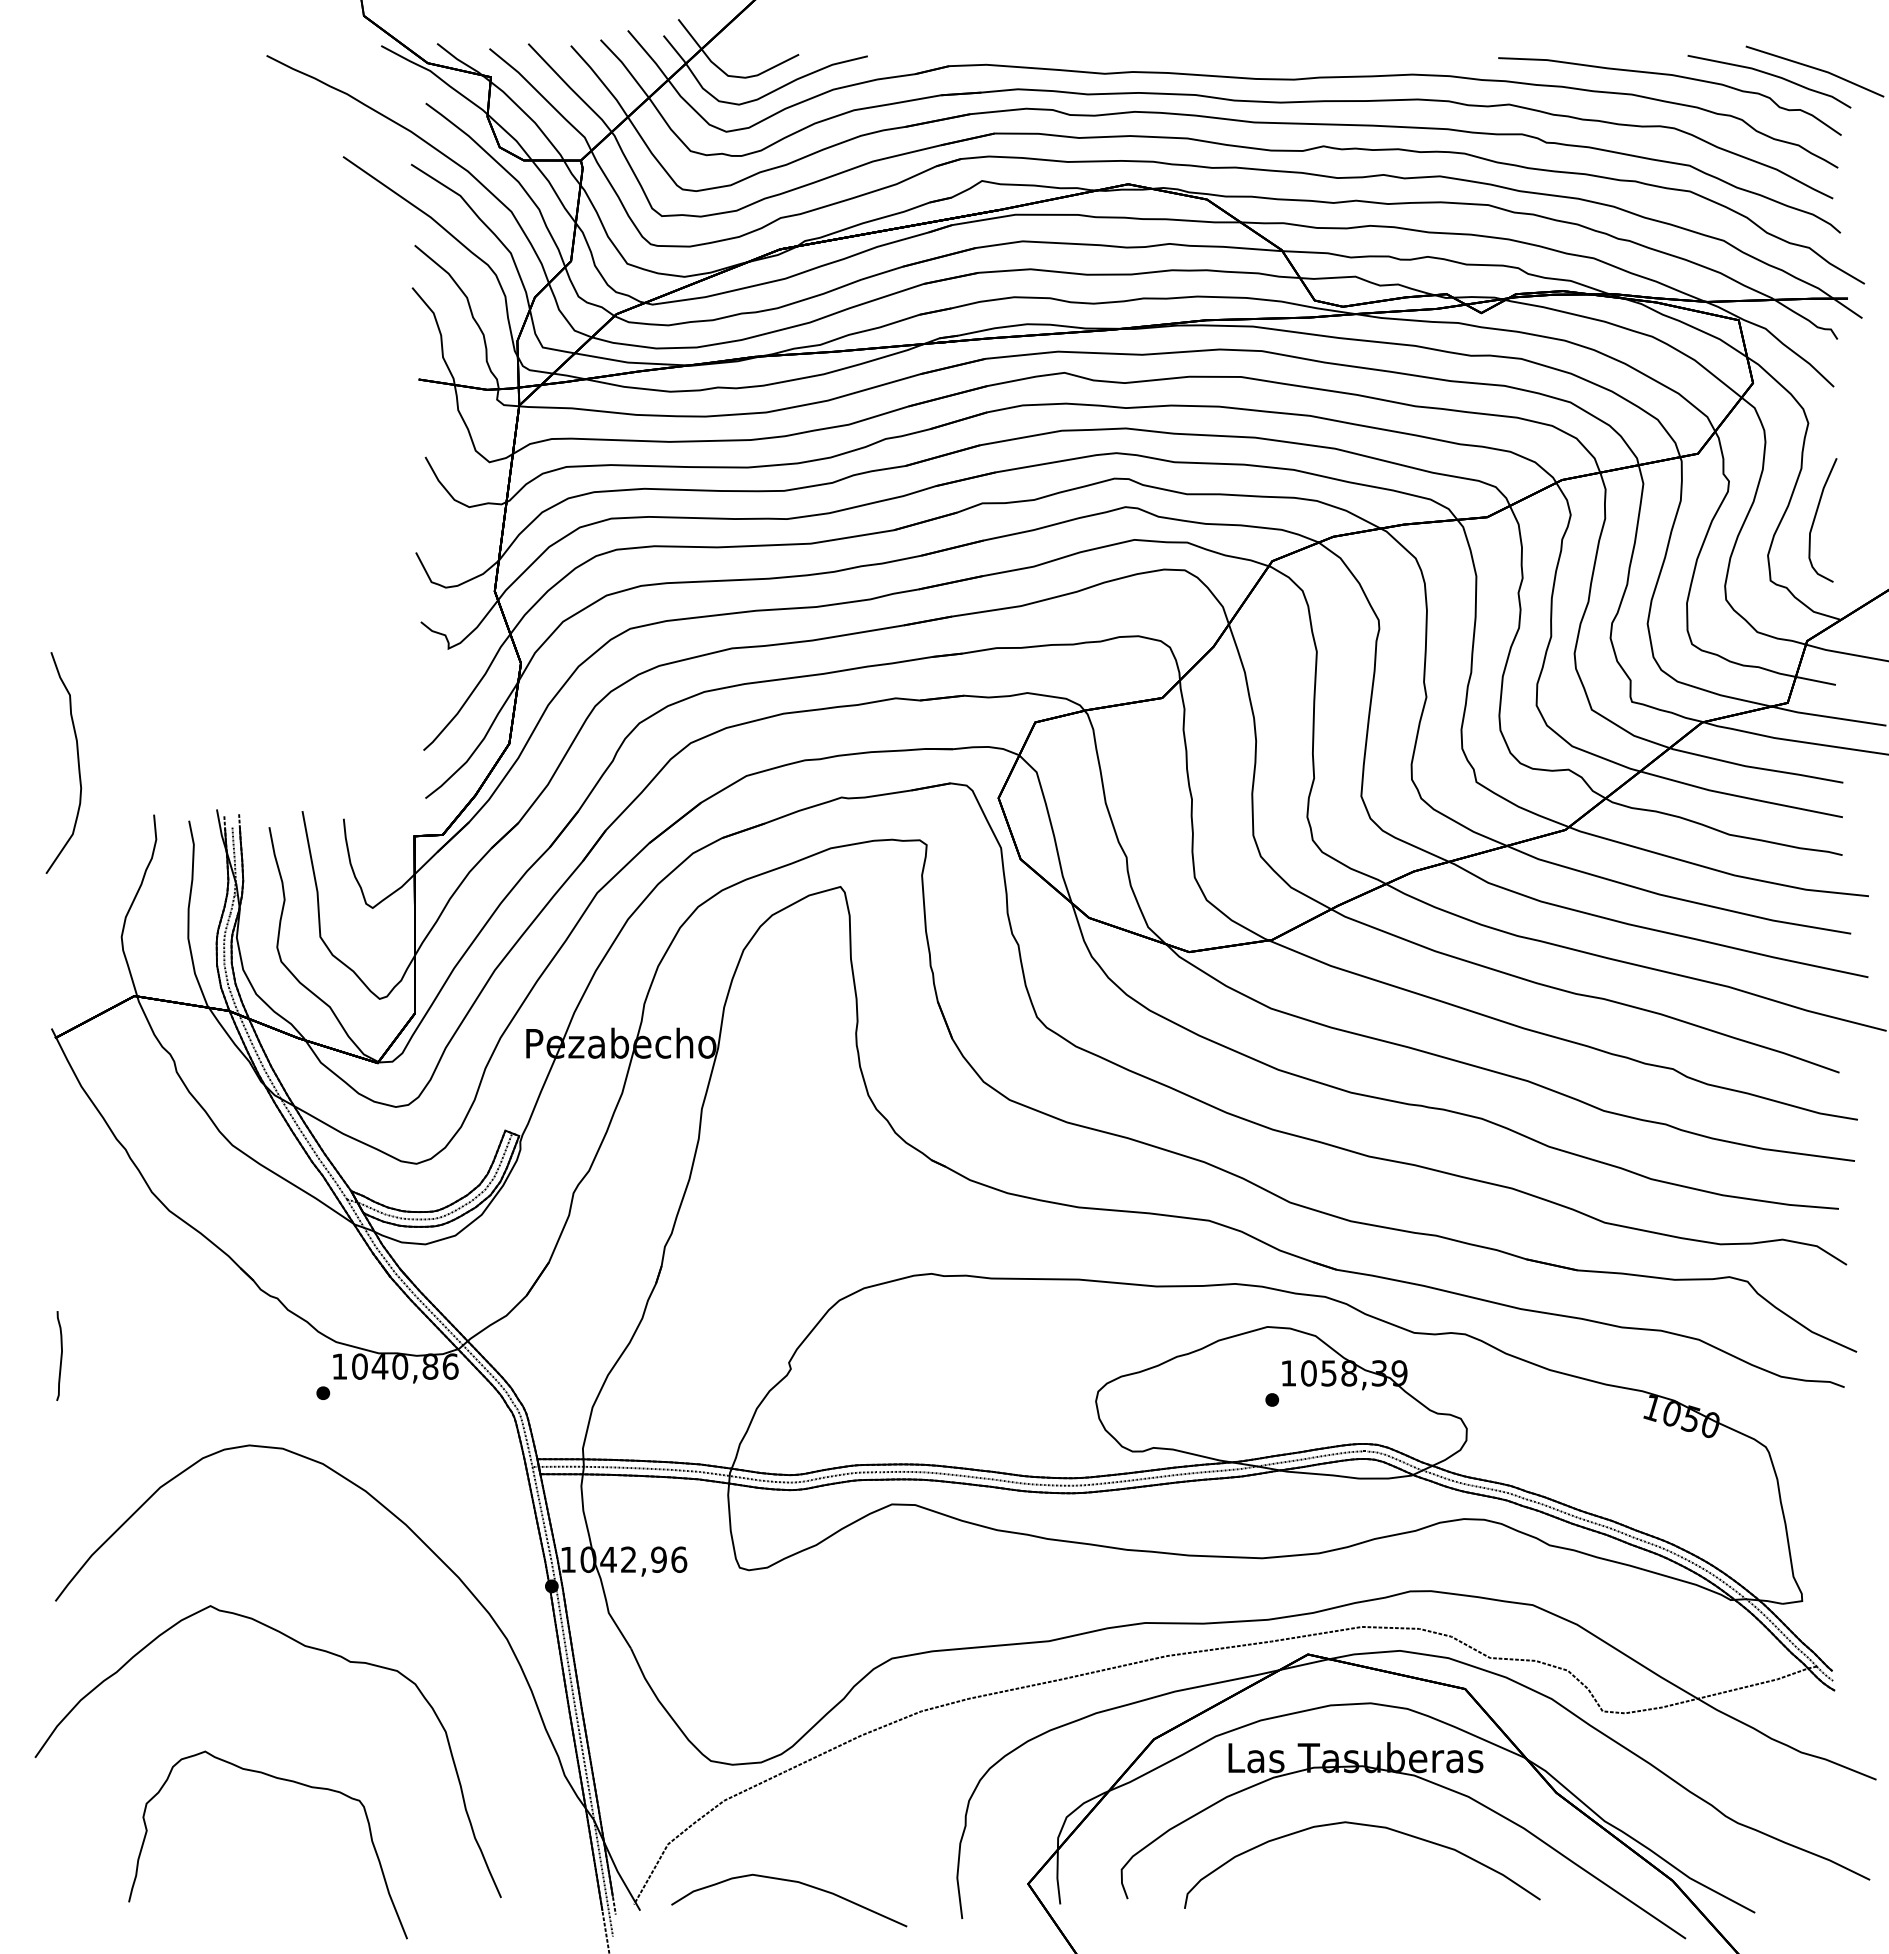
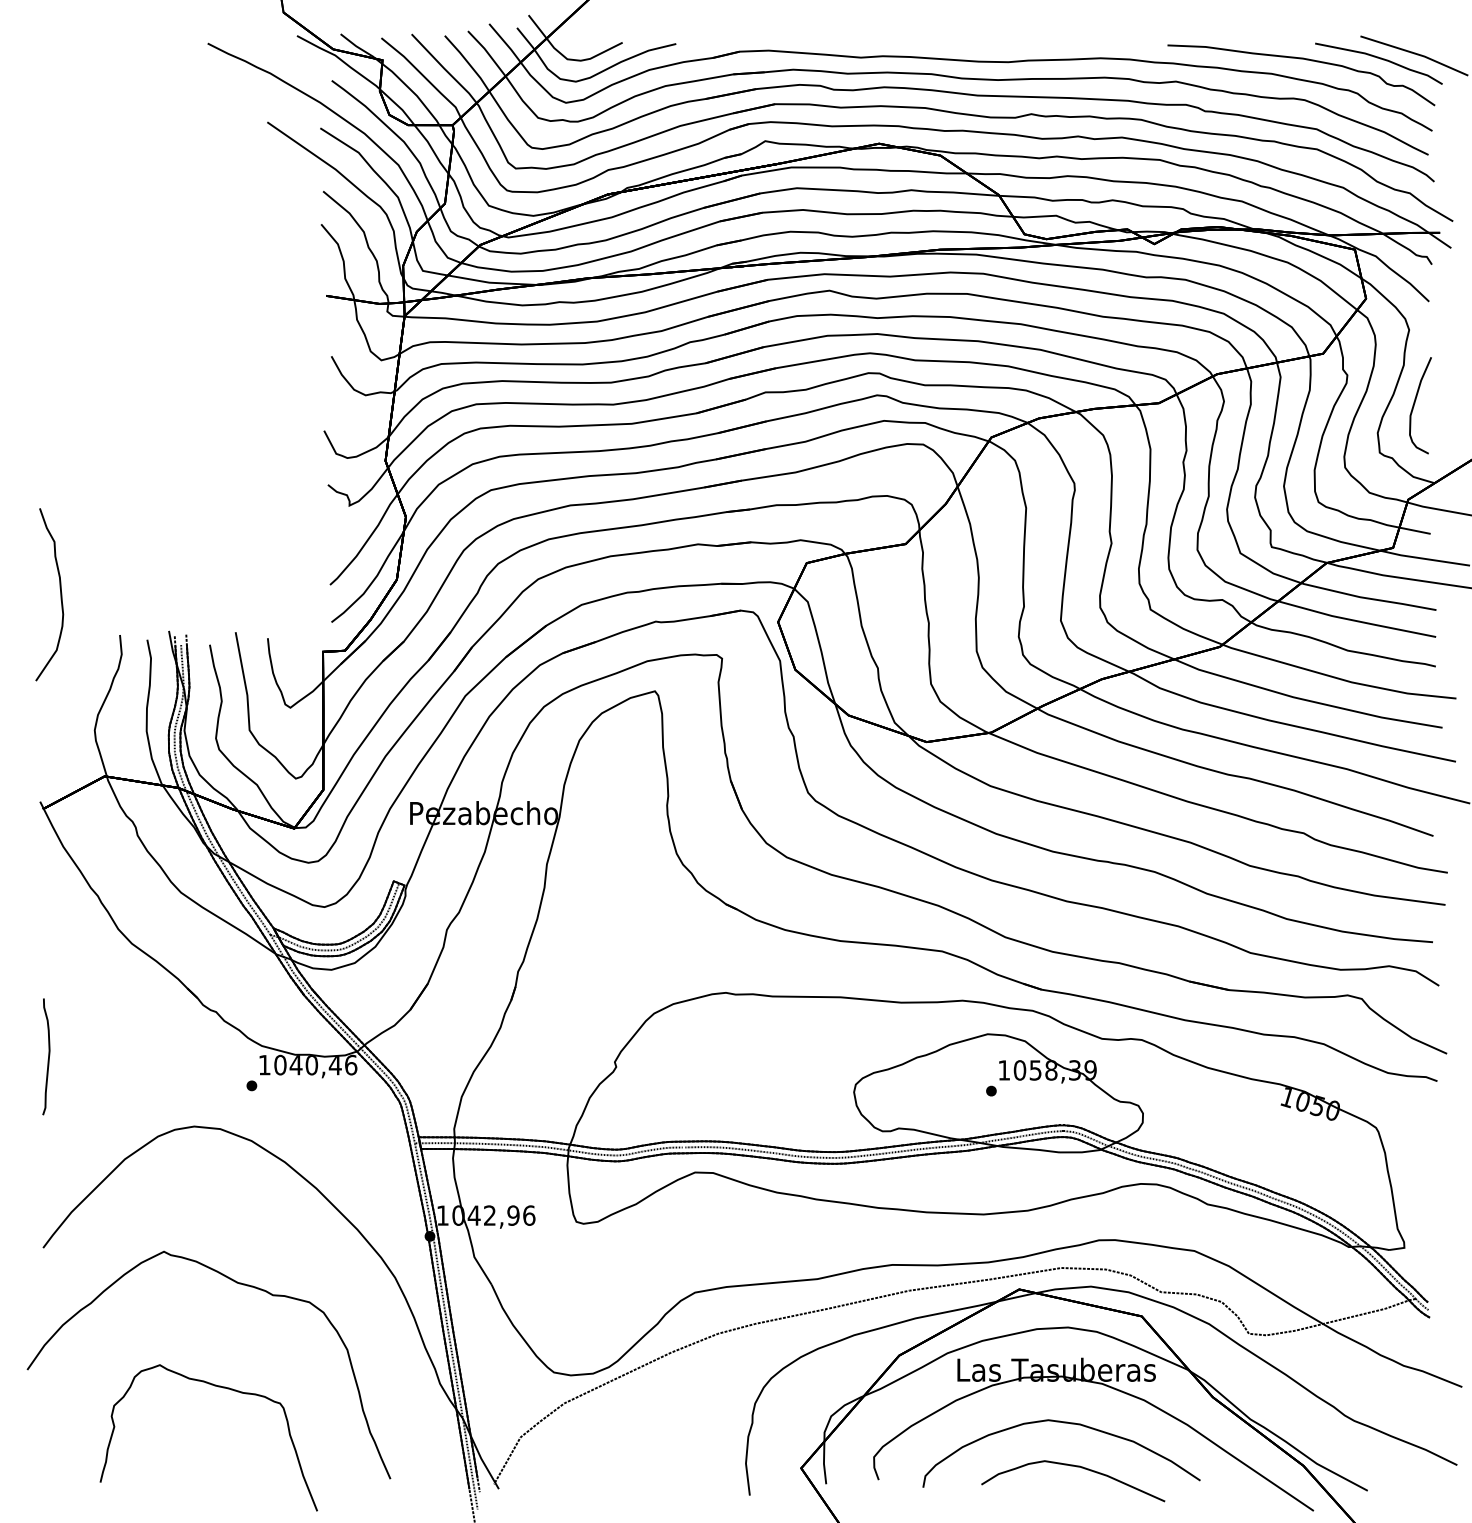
part: (59, 1355) -> (46, 1056), size x1.67
text: (430, 1366) -> (335, 1065), 1040,86 -> 1040,46
part: (793, 1882) -> (1076, 1467), moved

